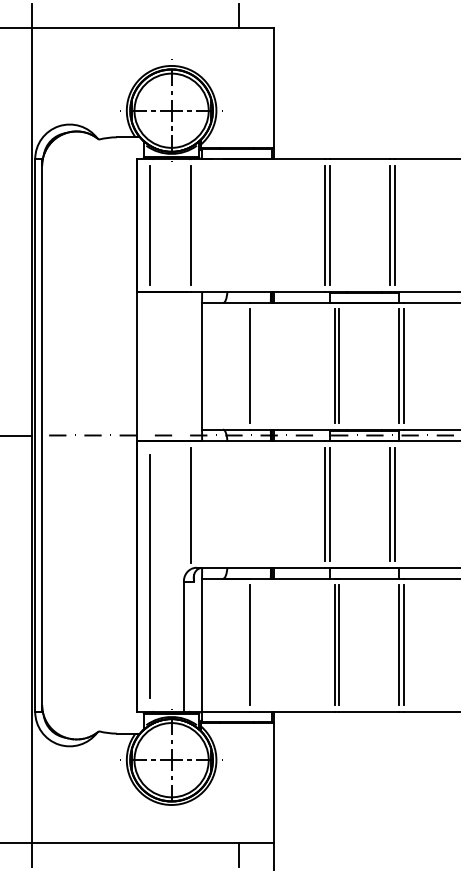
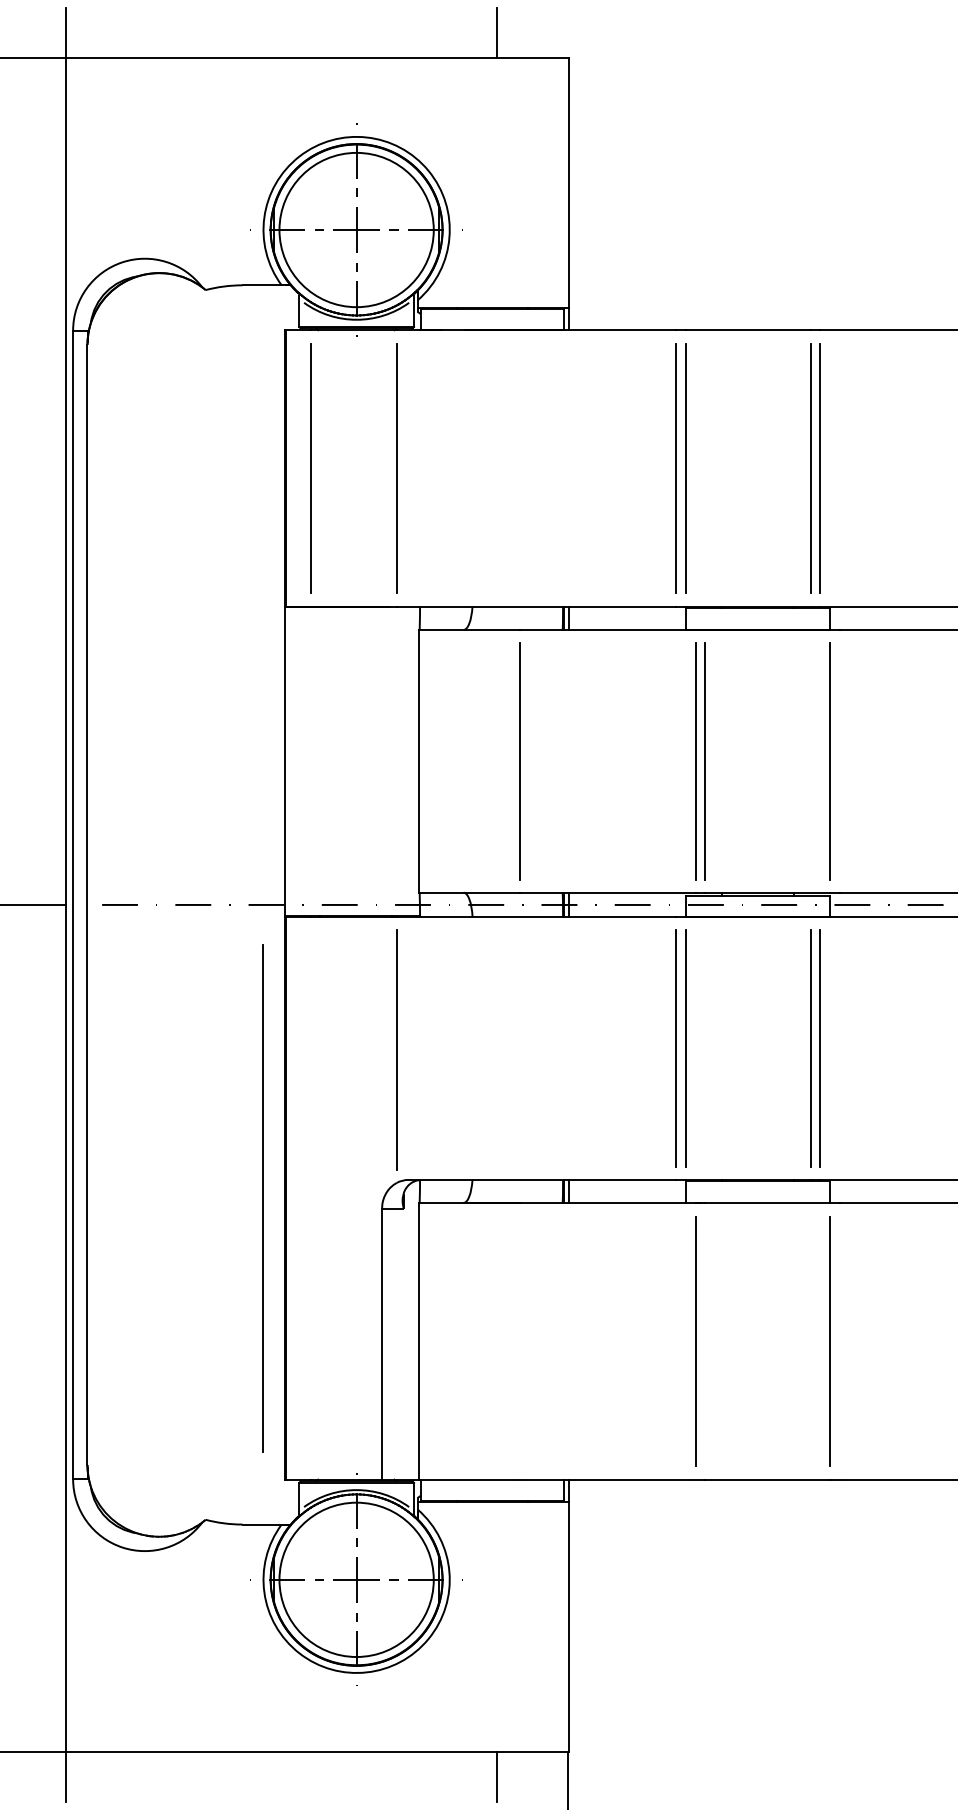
line: (404, 366) -> (840, 761), removed
line: (149, 576) -> (262, 1198), moved
line: (250, 645) -> (520, 1341), removed
line: (339, 645) -> (705, 1341), removed
line: (404, 645) -> (840, 1341), removed

